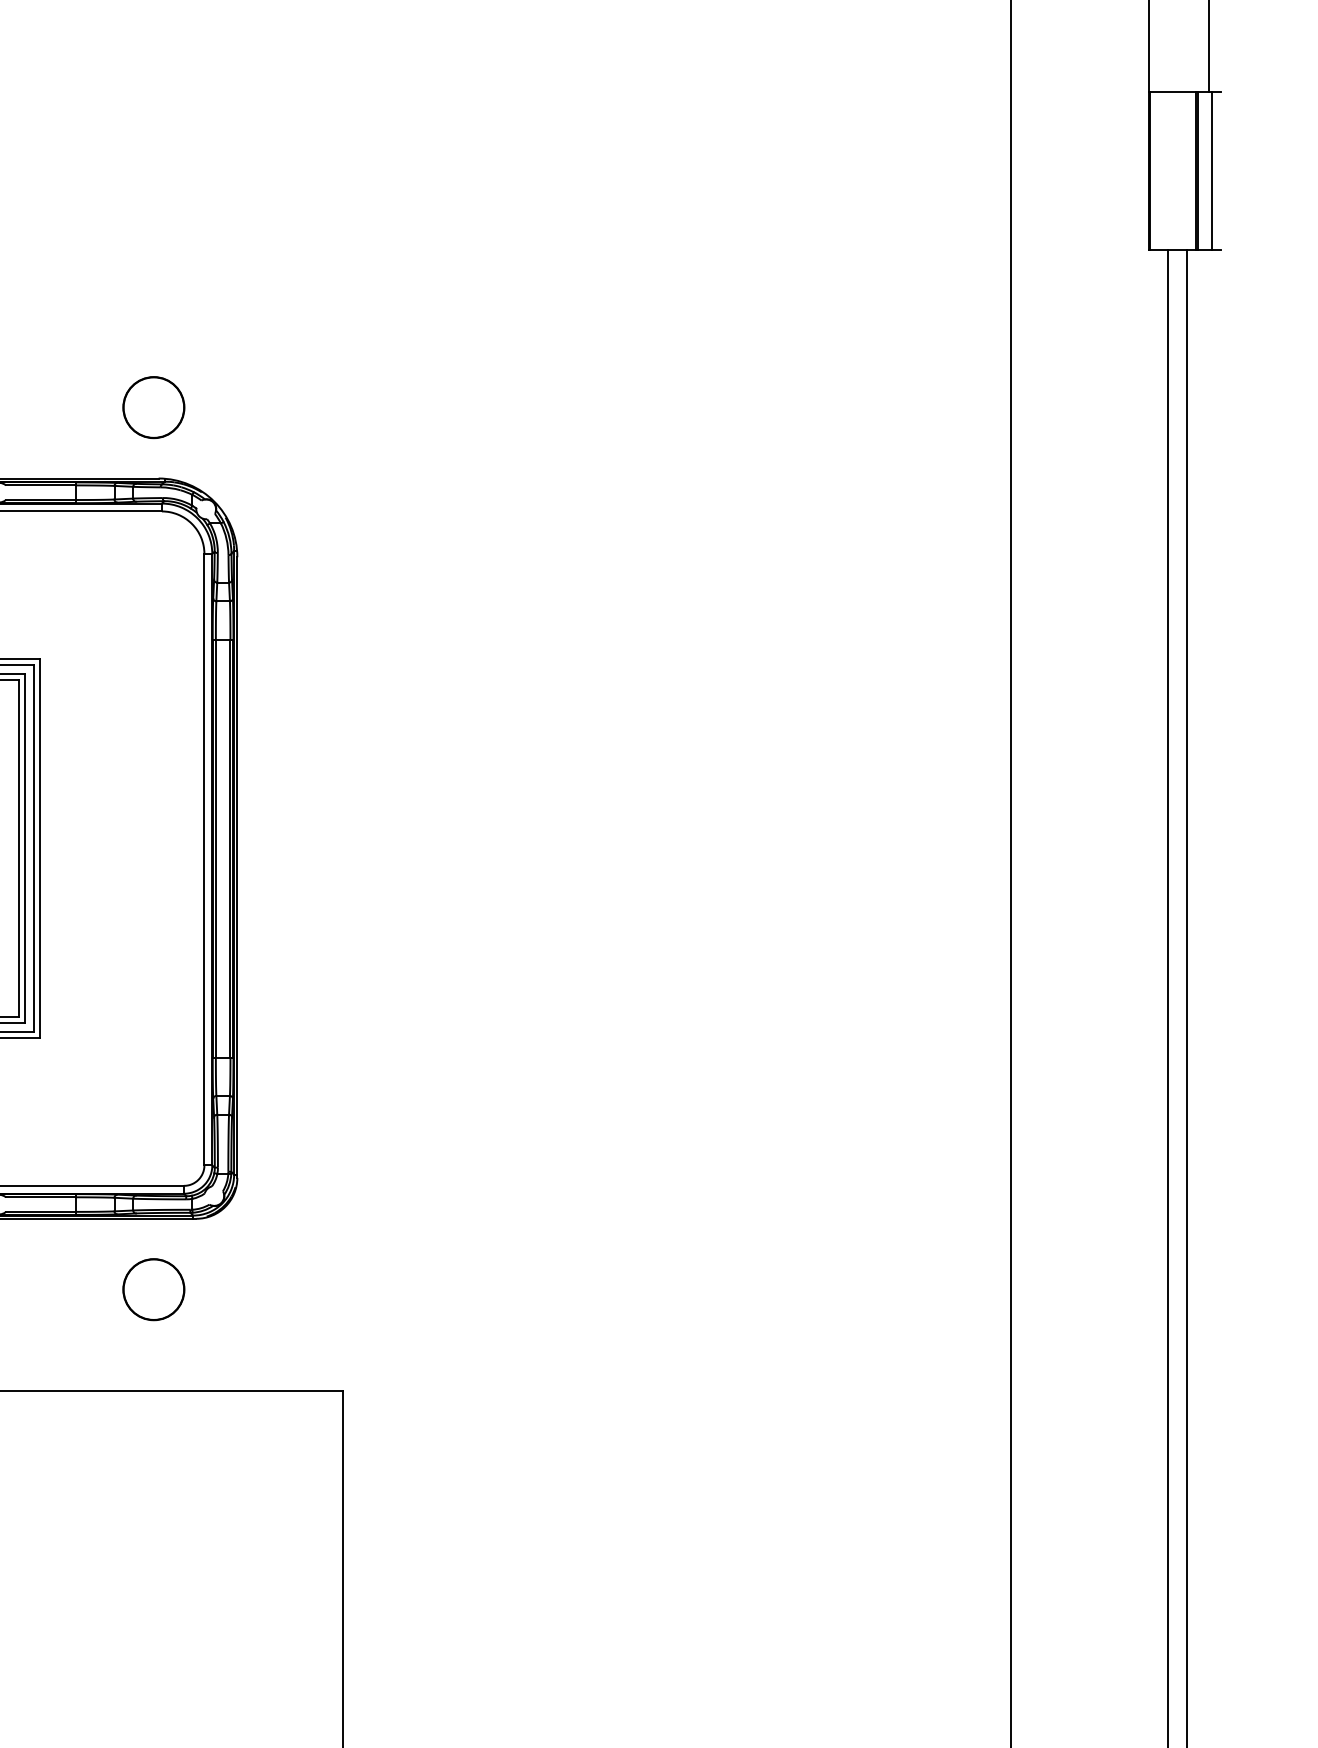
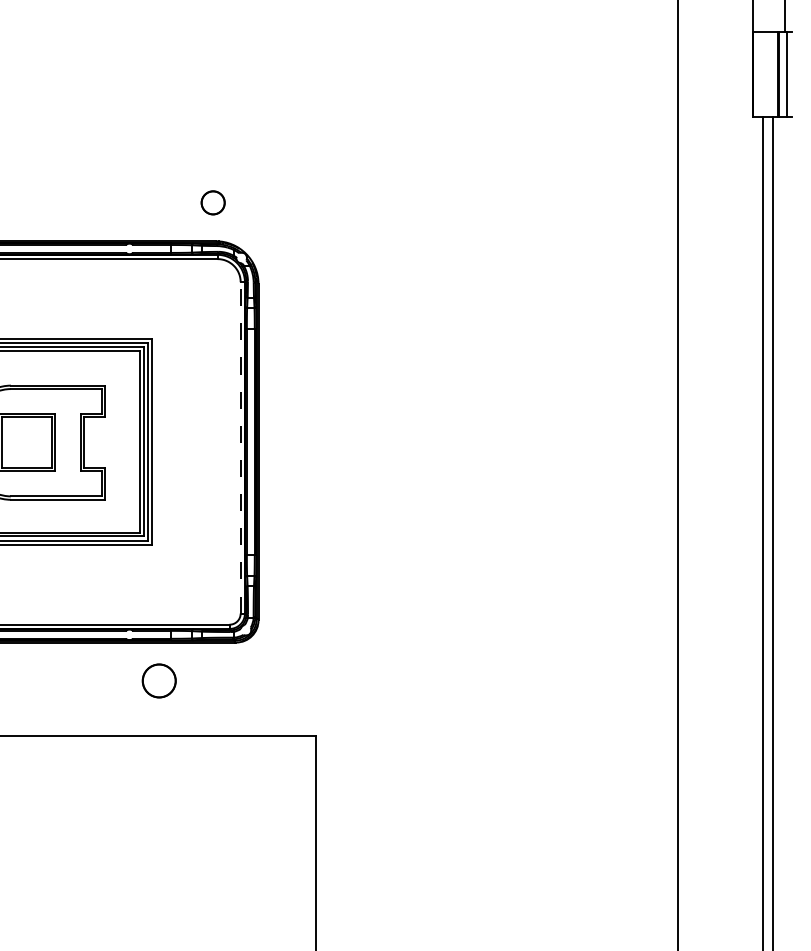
circle: (152, 406) -> (212, 202), size x0.7
line: (204, 858) -> (240, 447), solid -> dashed
circle: (152, 1288) -> (158, 680), moved

